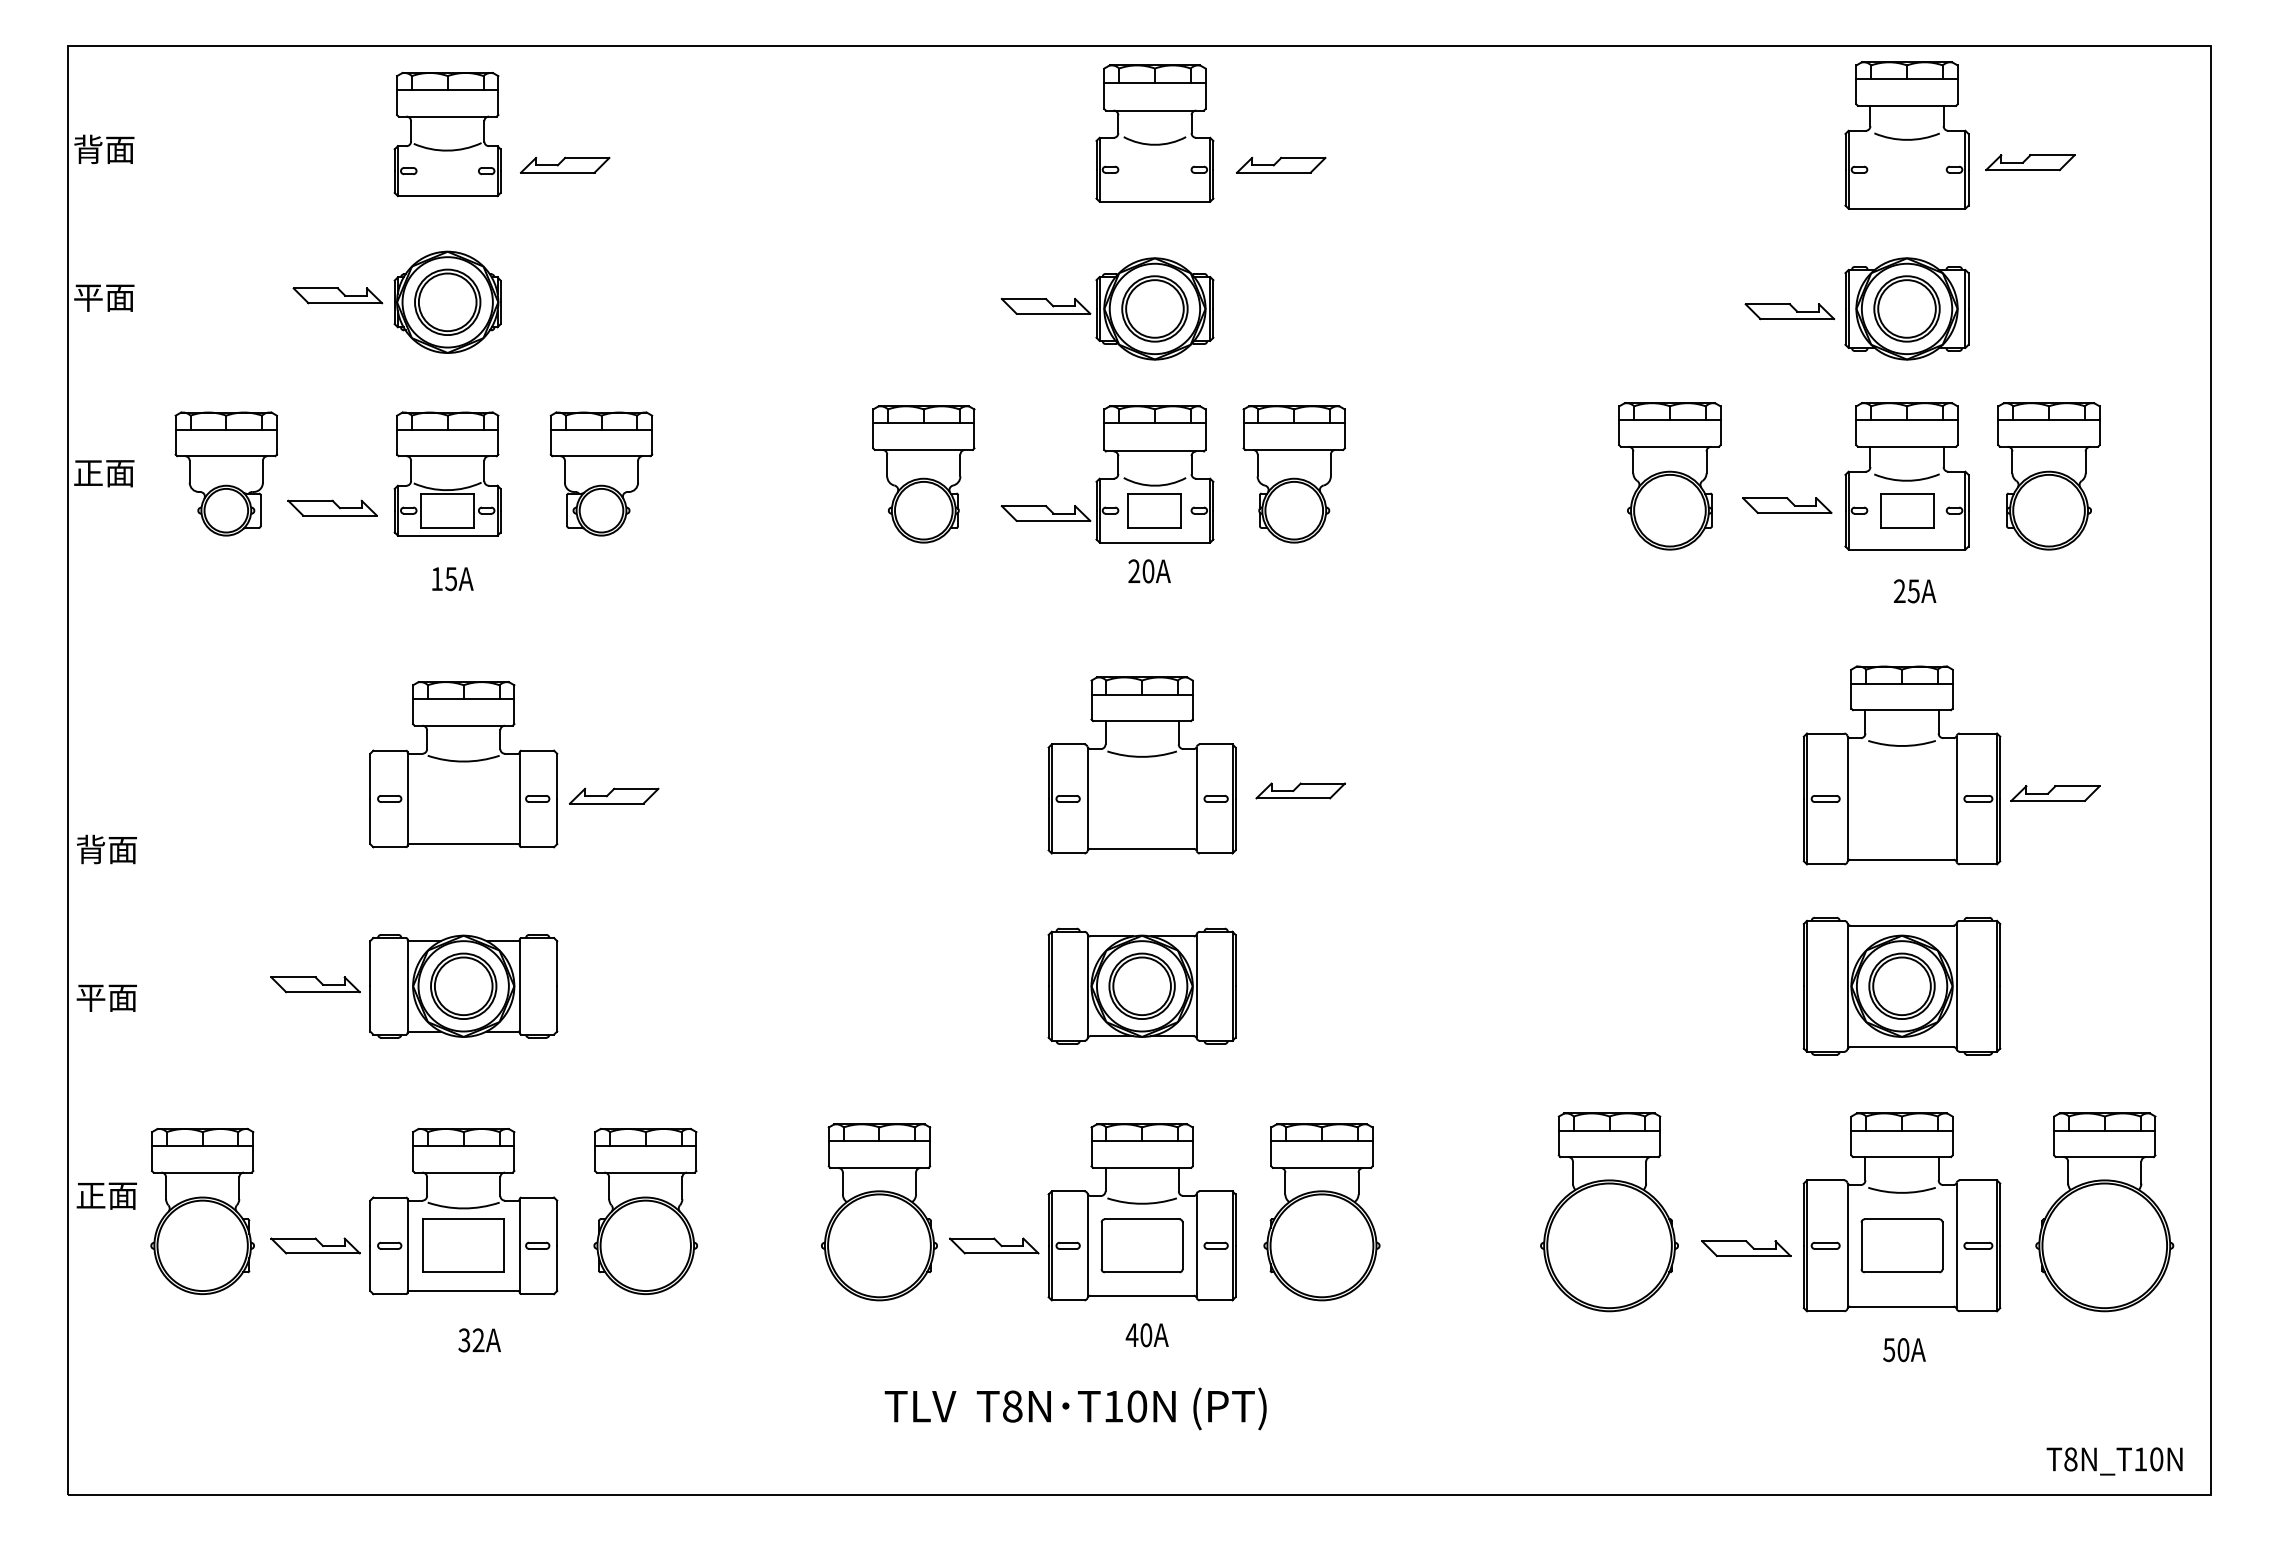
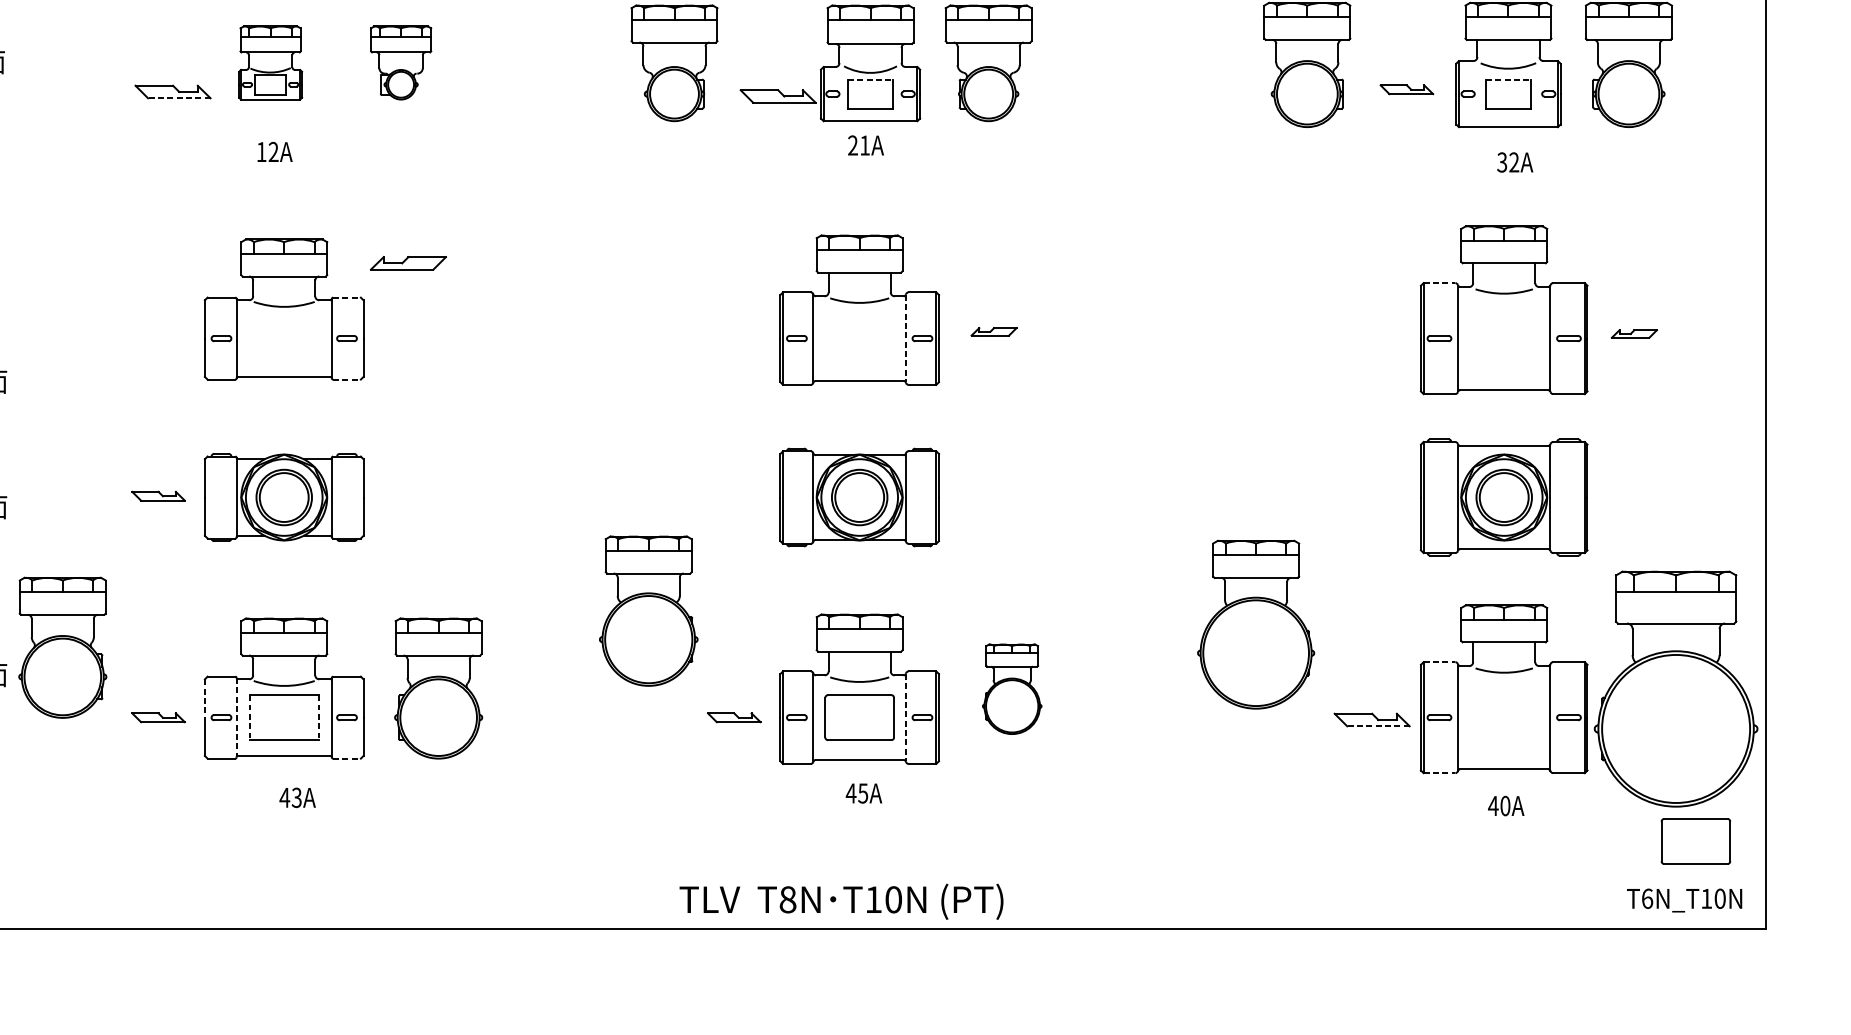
part: (225, 473) -> (82, 62), removed
part: (447, 473) -> (270, 62), size x0.7
part: (601, 473) -> (401, 62), size x0.7
line: (1155, 493) -> (871, 79), solid -> dashed
line: (1907, 493) -> (1508, 79), solid -> dashed
part: (1787, 505) -> (1407, 89), size x0.7
line: (340, 515) -> (179, 98), solid -> dashed
text: (1148, 571) -> (865, 145), 20A -> 21A
text: (451, 579) -> (273, 152), 15A -> 12A
text: (1906, 591) -> (1508, 162), 25A -> 32A
line: (1825, 733) -> (1439, 283), solid -> dashed
line: (538, 750) -> (347, 297), solid -> dashed
part: (1300, 790) -> (994, 331), size x0.6
part: (2055, 793) -> (1634, 333), size x0.6
part: (613, 795) -> (407, 262), moved
line: (1196, 799) -> (905, 339), solid -> dashed
line: (538, 847) -> (347, 379), solid -> dashed
part: (315, 984) -> (158, 495), size x0.7
line: (1825, 1180) -> (1439, 662), solid -> dashed
part: (202, 1211) -> (62, 647), moved
part: (879, 1212) -> (648, 611), moved
part: (1321, 1212) -> (1011, 689), size x0.6
part: (1609, 1212) -> (1256, 624), moved
part: (2104, 1212) -> (1675, 689), size x1.4
line: (370, 1223) -> (205, 698), solid -> dashed
part: (315, 1245) -> (158, 717), size x0.7
line: (407, 1245) -> (236, 717), solid -> dashed
part: (994, 1245) -> (734, 717), size x0.7
part: (1901, 1245) -> (1695, 841), moved
line: (423, 1246) -> (250, 718), solid -> dashed
line: (504, 1246) -> (318, 718), solid -> dashed
line: (1196, 1246) -> (905, 718), solid -> dashed
line: (1753, 1256) -> (1378, 726), solid -> dashed
line: (538, 1294) -> (347, 758), solid -> dashed
line: (1825, 1311) -> (1439, 773), solid -> dashed
text: (1146, 1335) -> (863, 793), 40A -> 45A
text: (471, 1340) -> (290, 797), 32A -> 43A
text: (1888, 1350) -> (1492, 806), 50A -> 40A
text: (1075, 1408) -> (841, 901), moved
text: (2070, 1459) -> (1647, 898), T8N_T10N -> T6N_T10N

